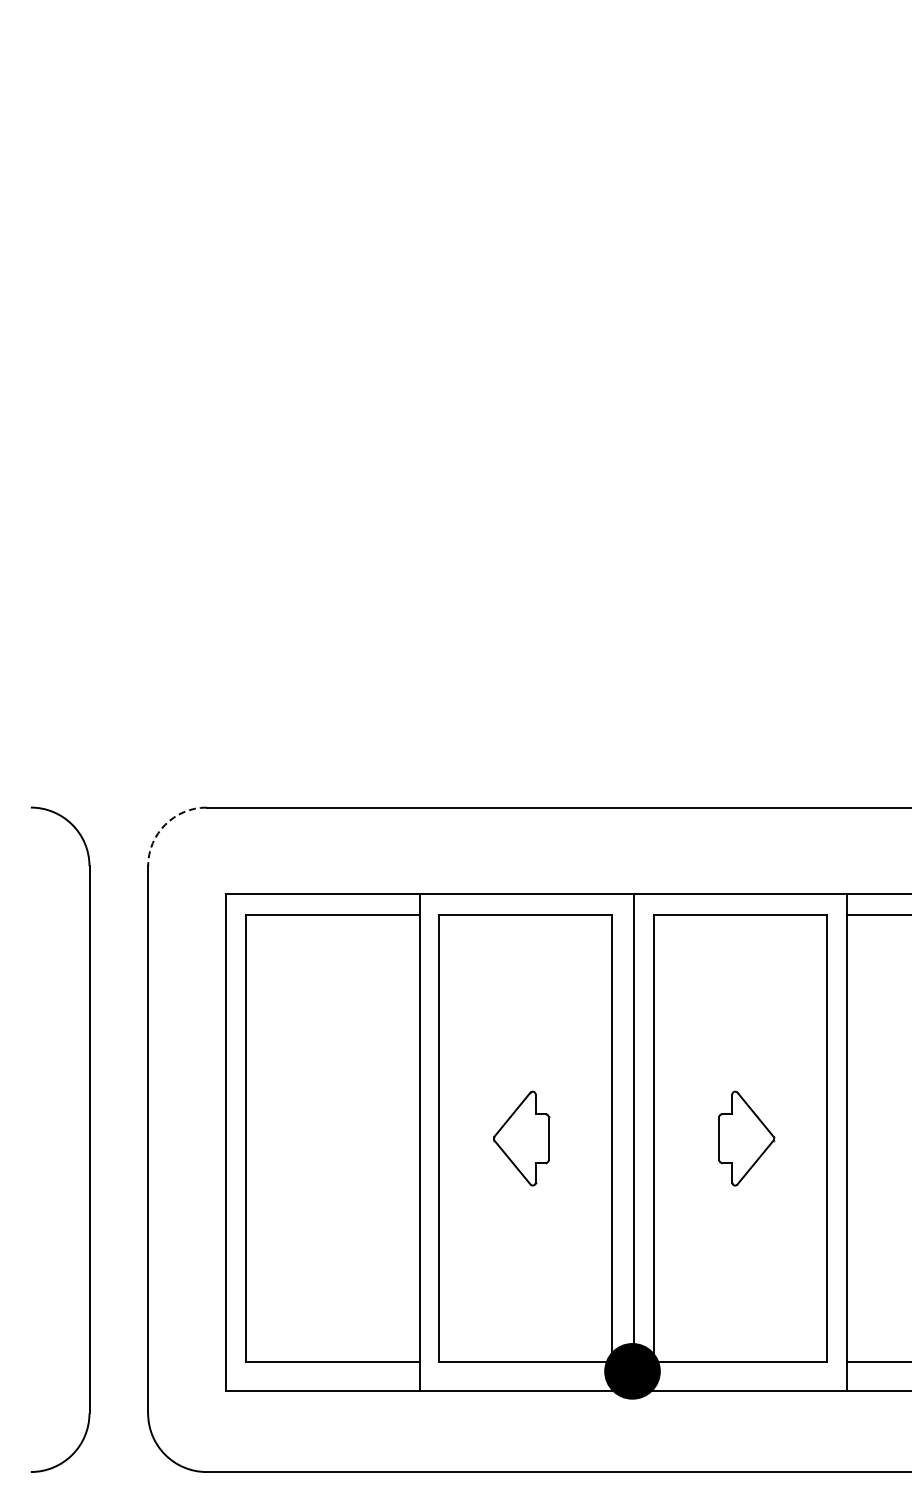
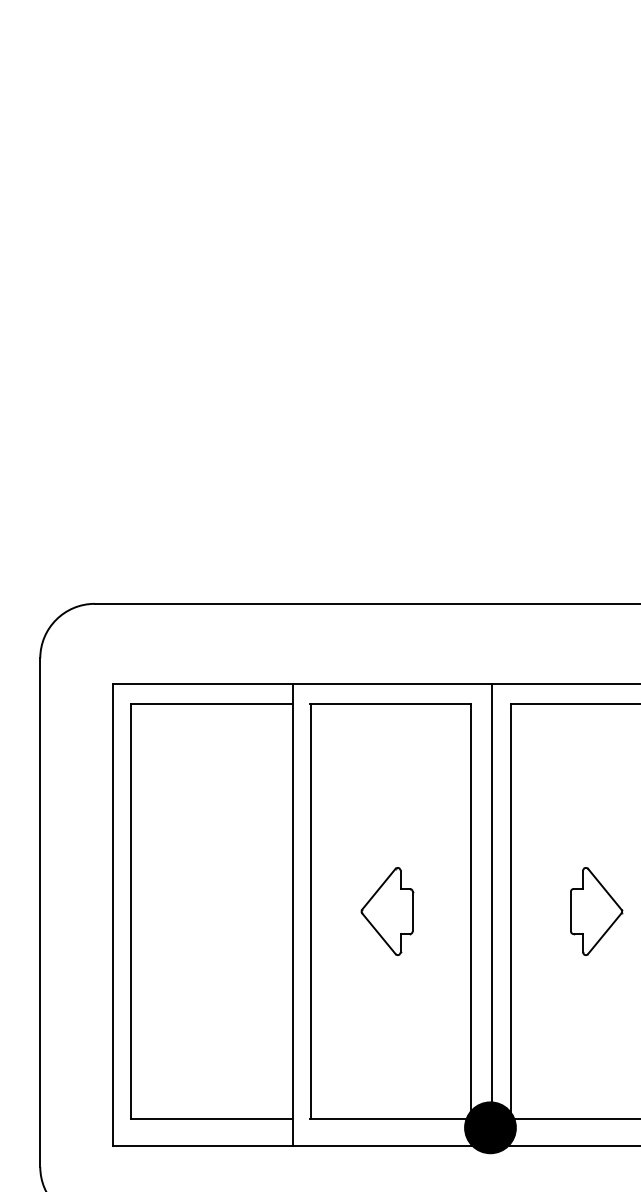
arc: (165, 824) -> (56, 619), dashed -> solid

